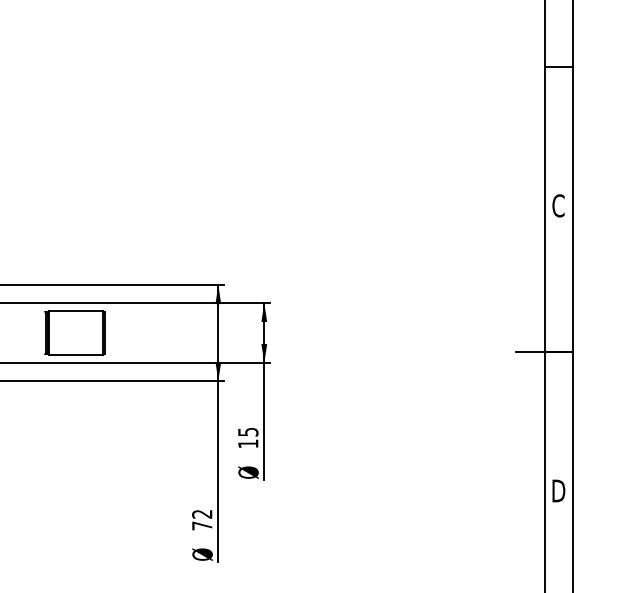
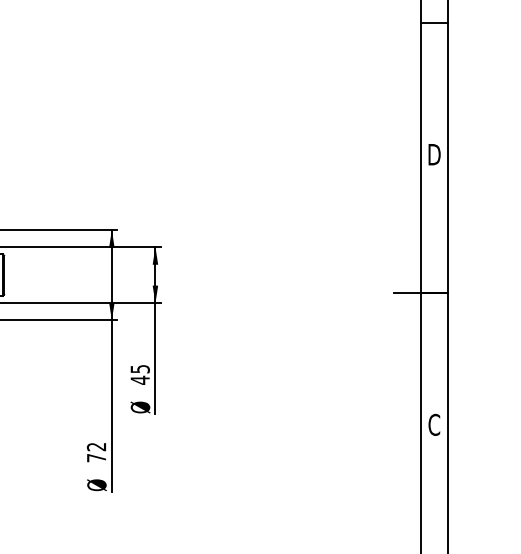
text: (558, 205) -> (434, 154), C -> D
text: (248, 443) -> (140, 379), 15 -> 45
text: (558, 490) -> (434, 424), D -> C

